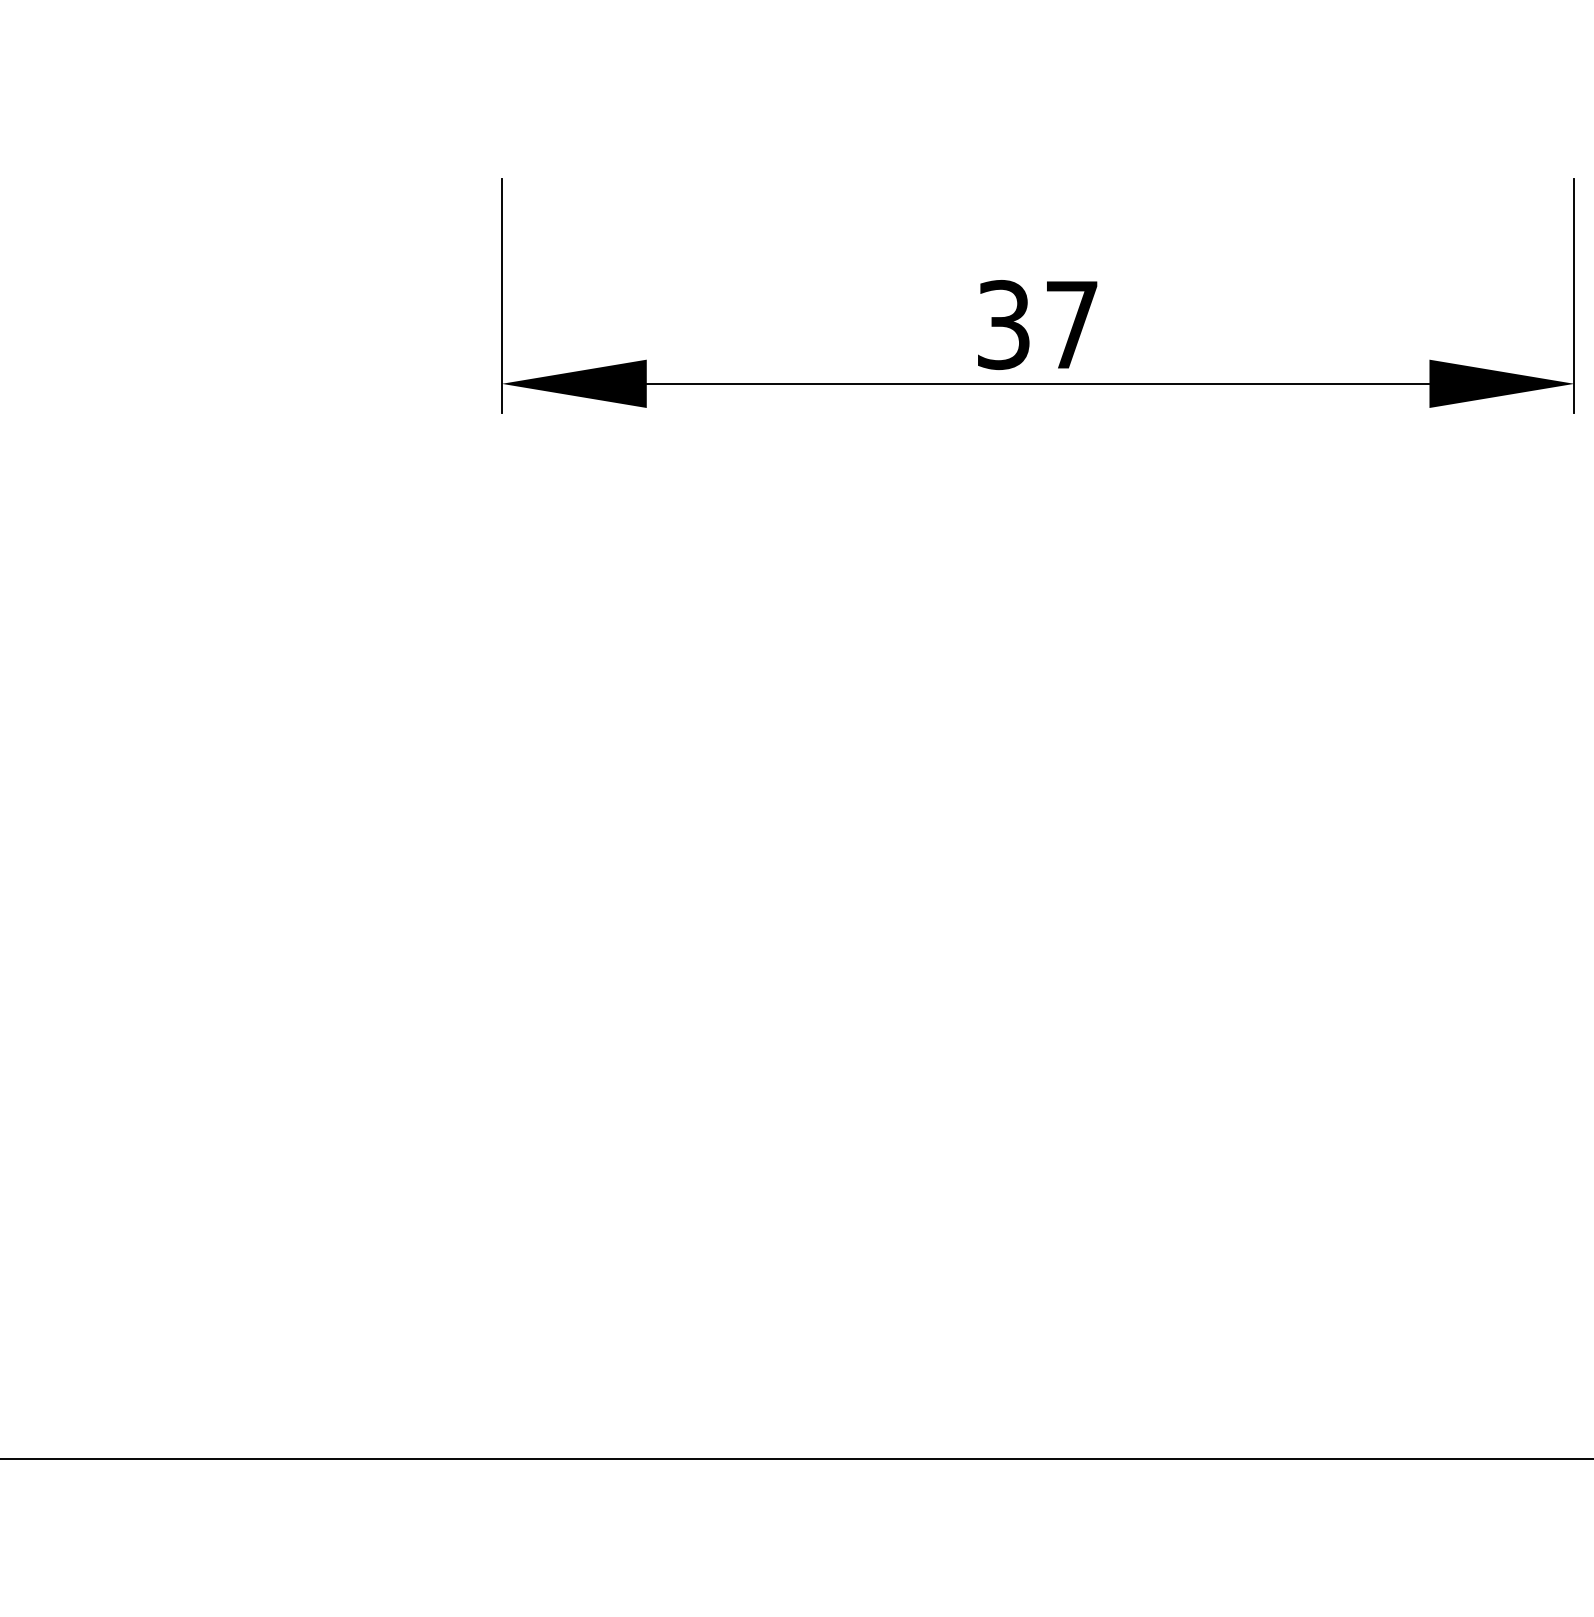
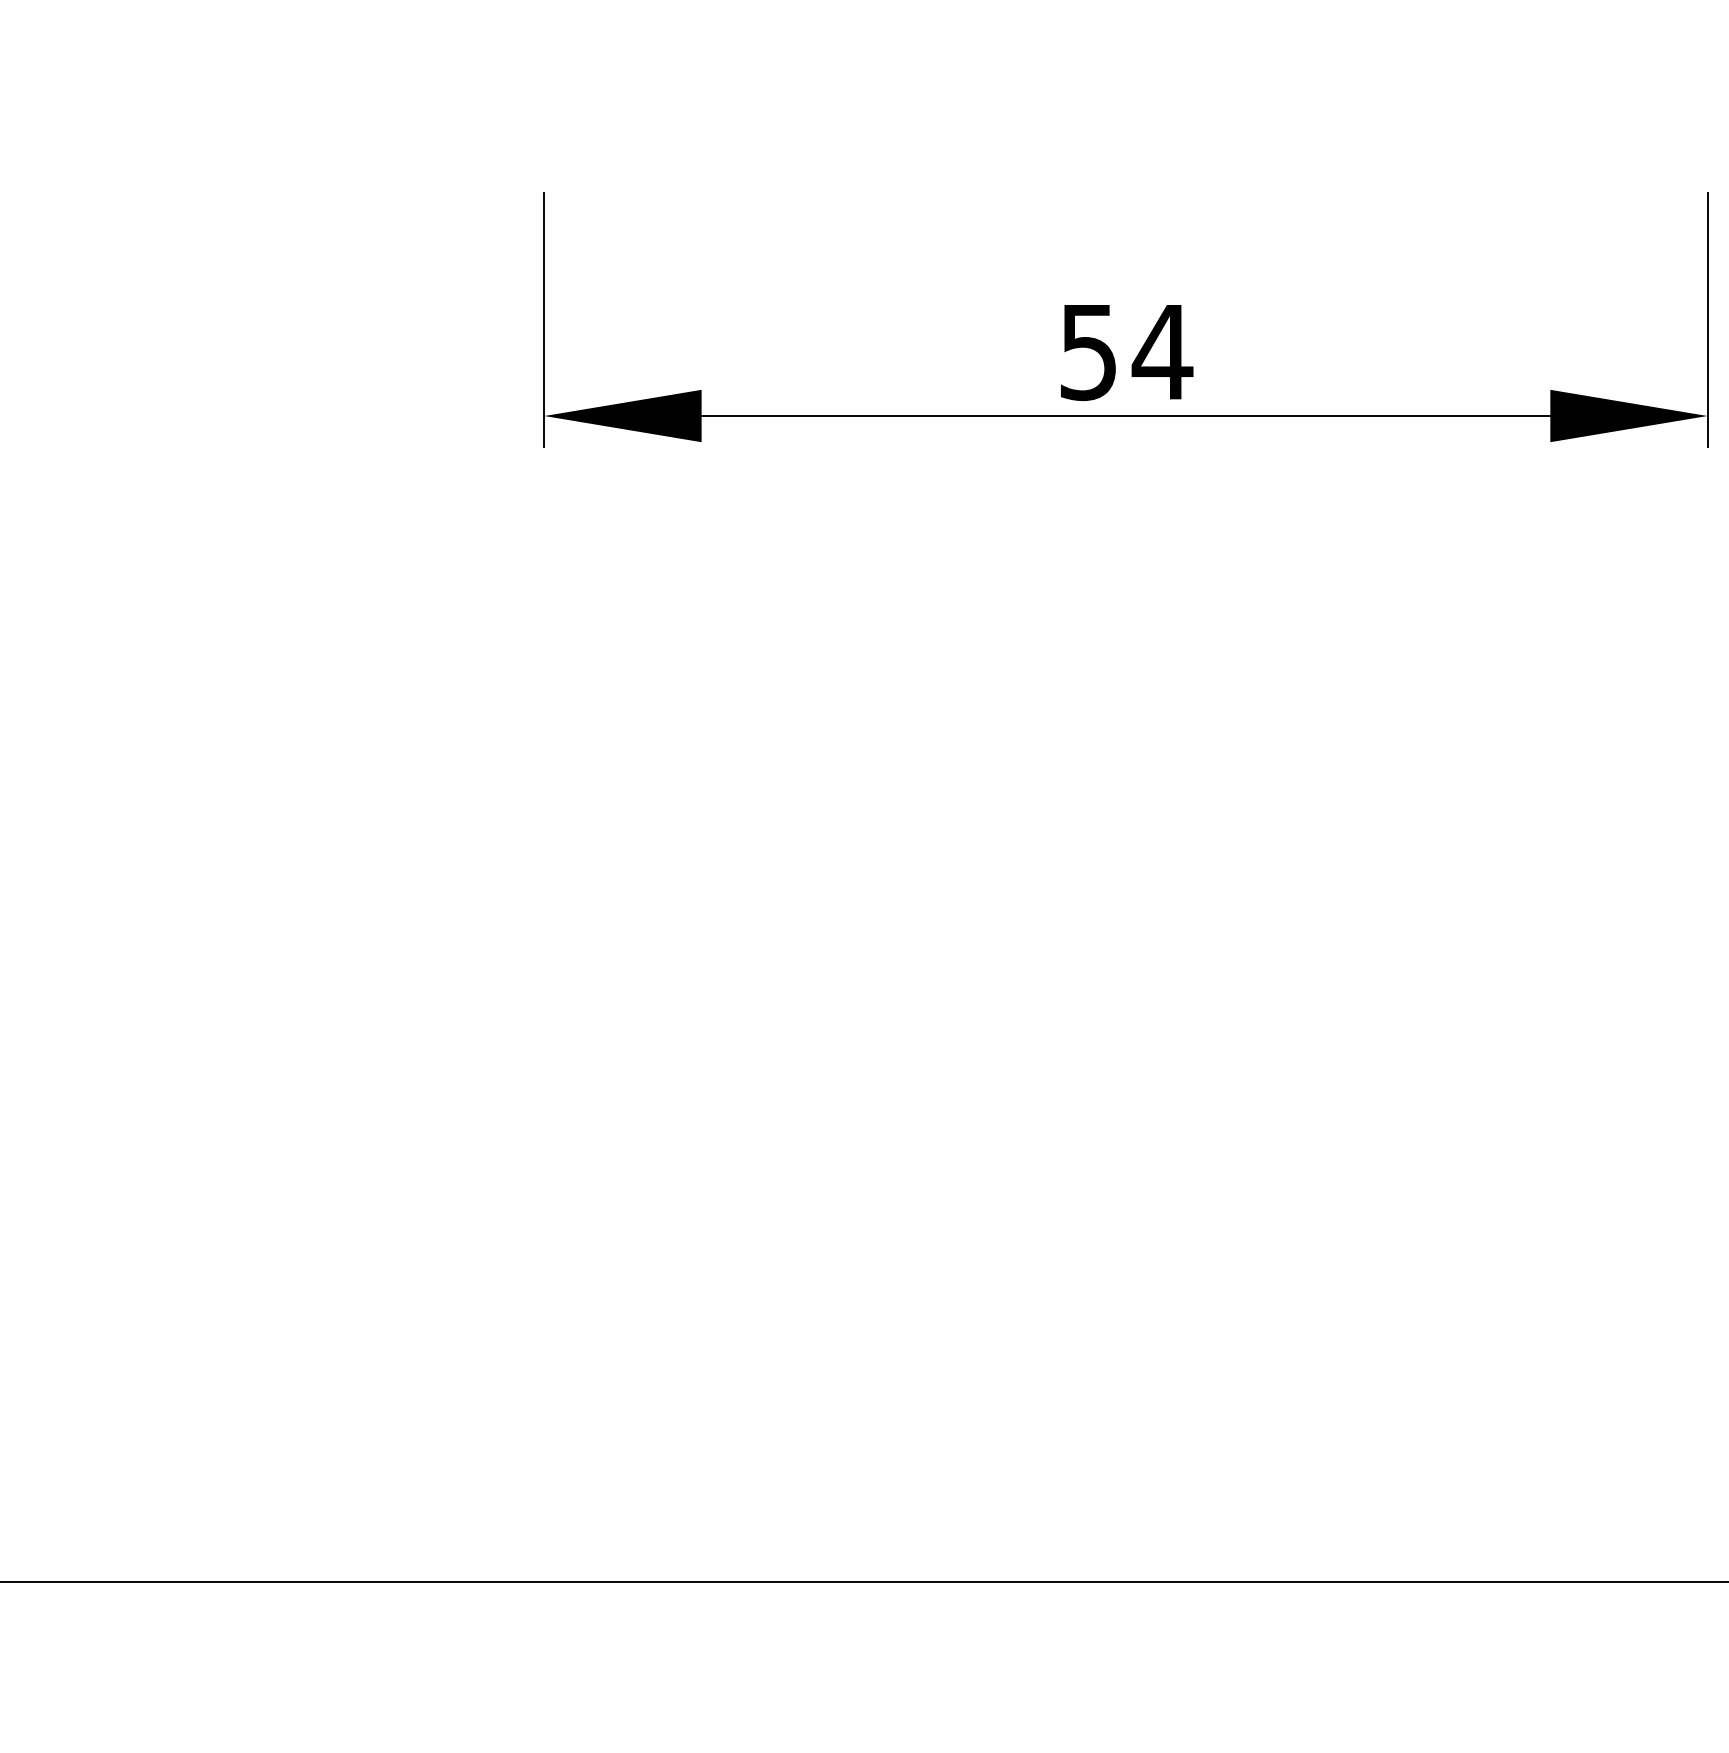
text: (1038, 324) -> (1126, 351), 37 -> 54

